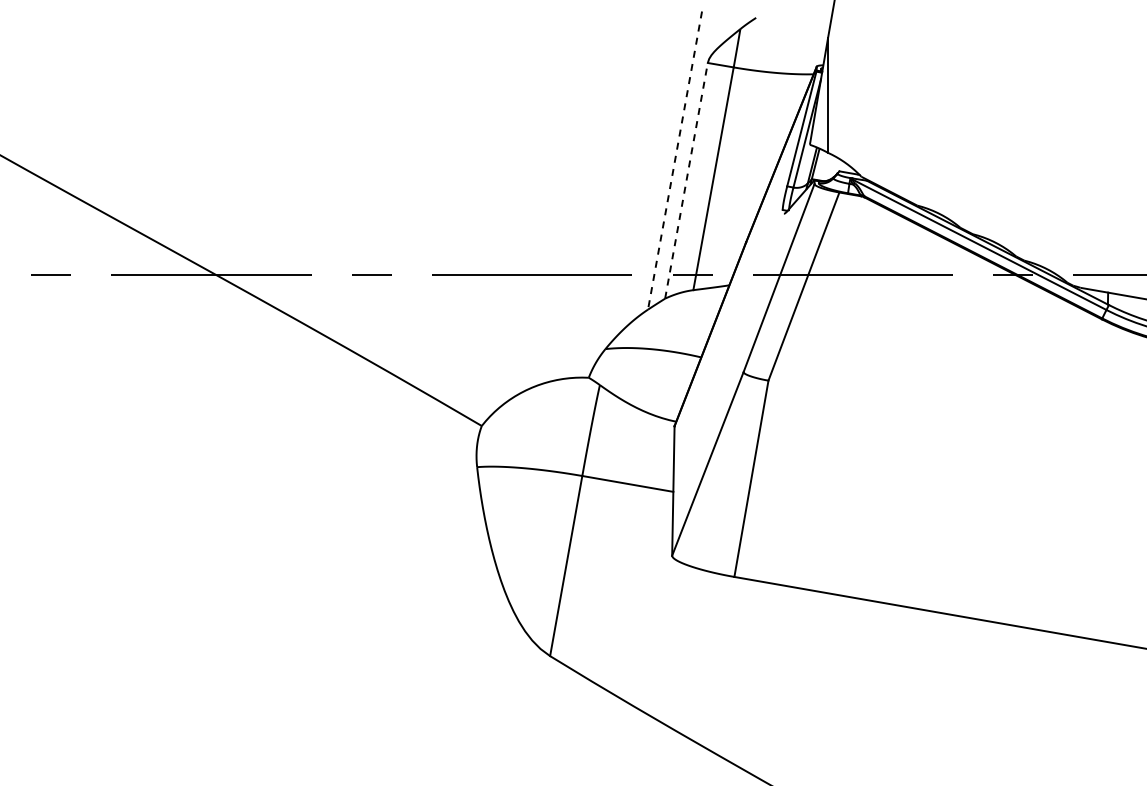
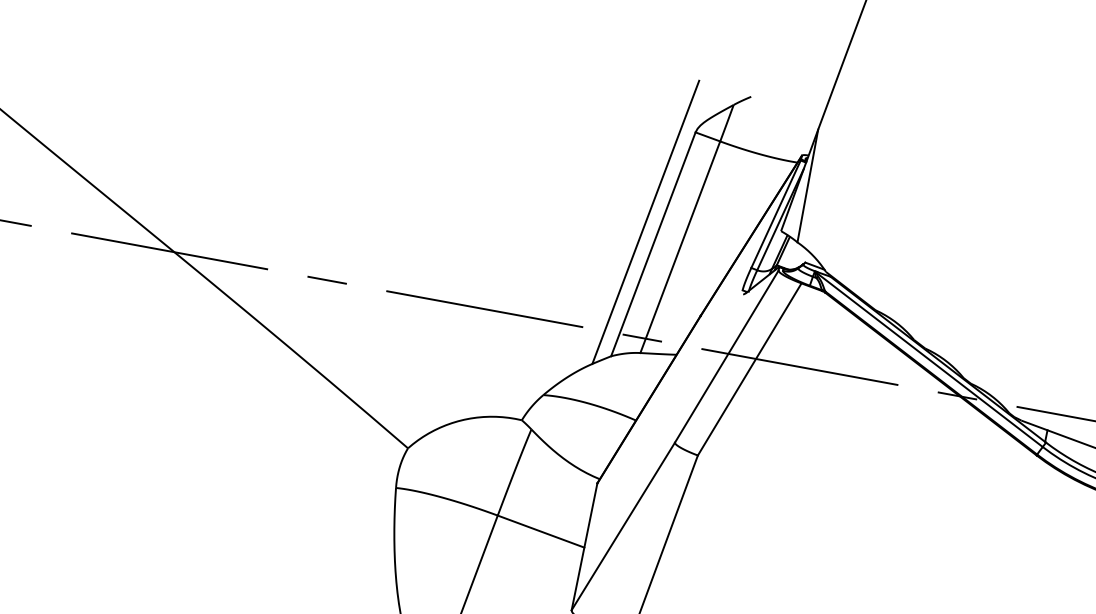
line: (674, 161) -> (645, 223), dashed -> solid
line: (686, 180) -> (653, 244), dashed -> solid

